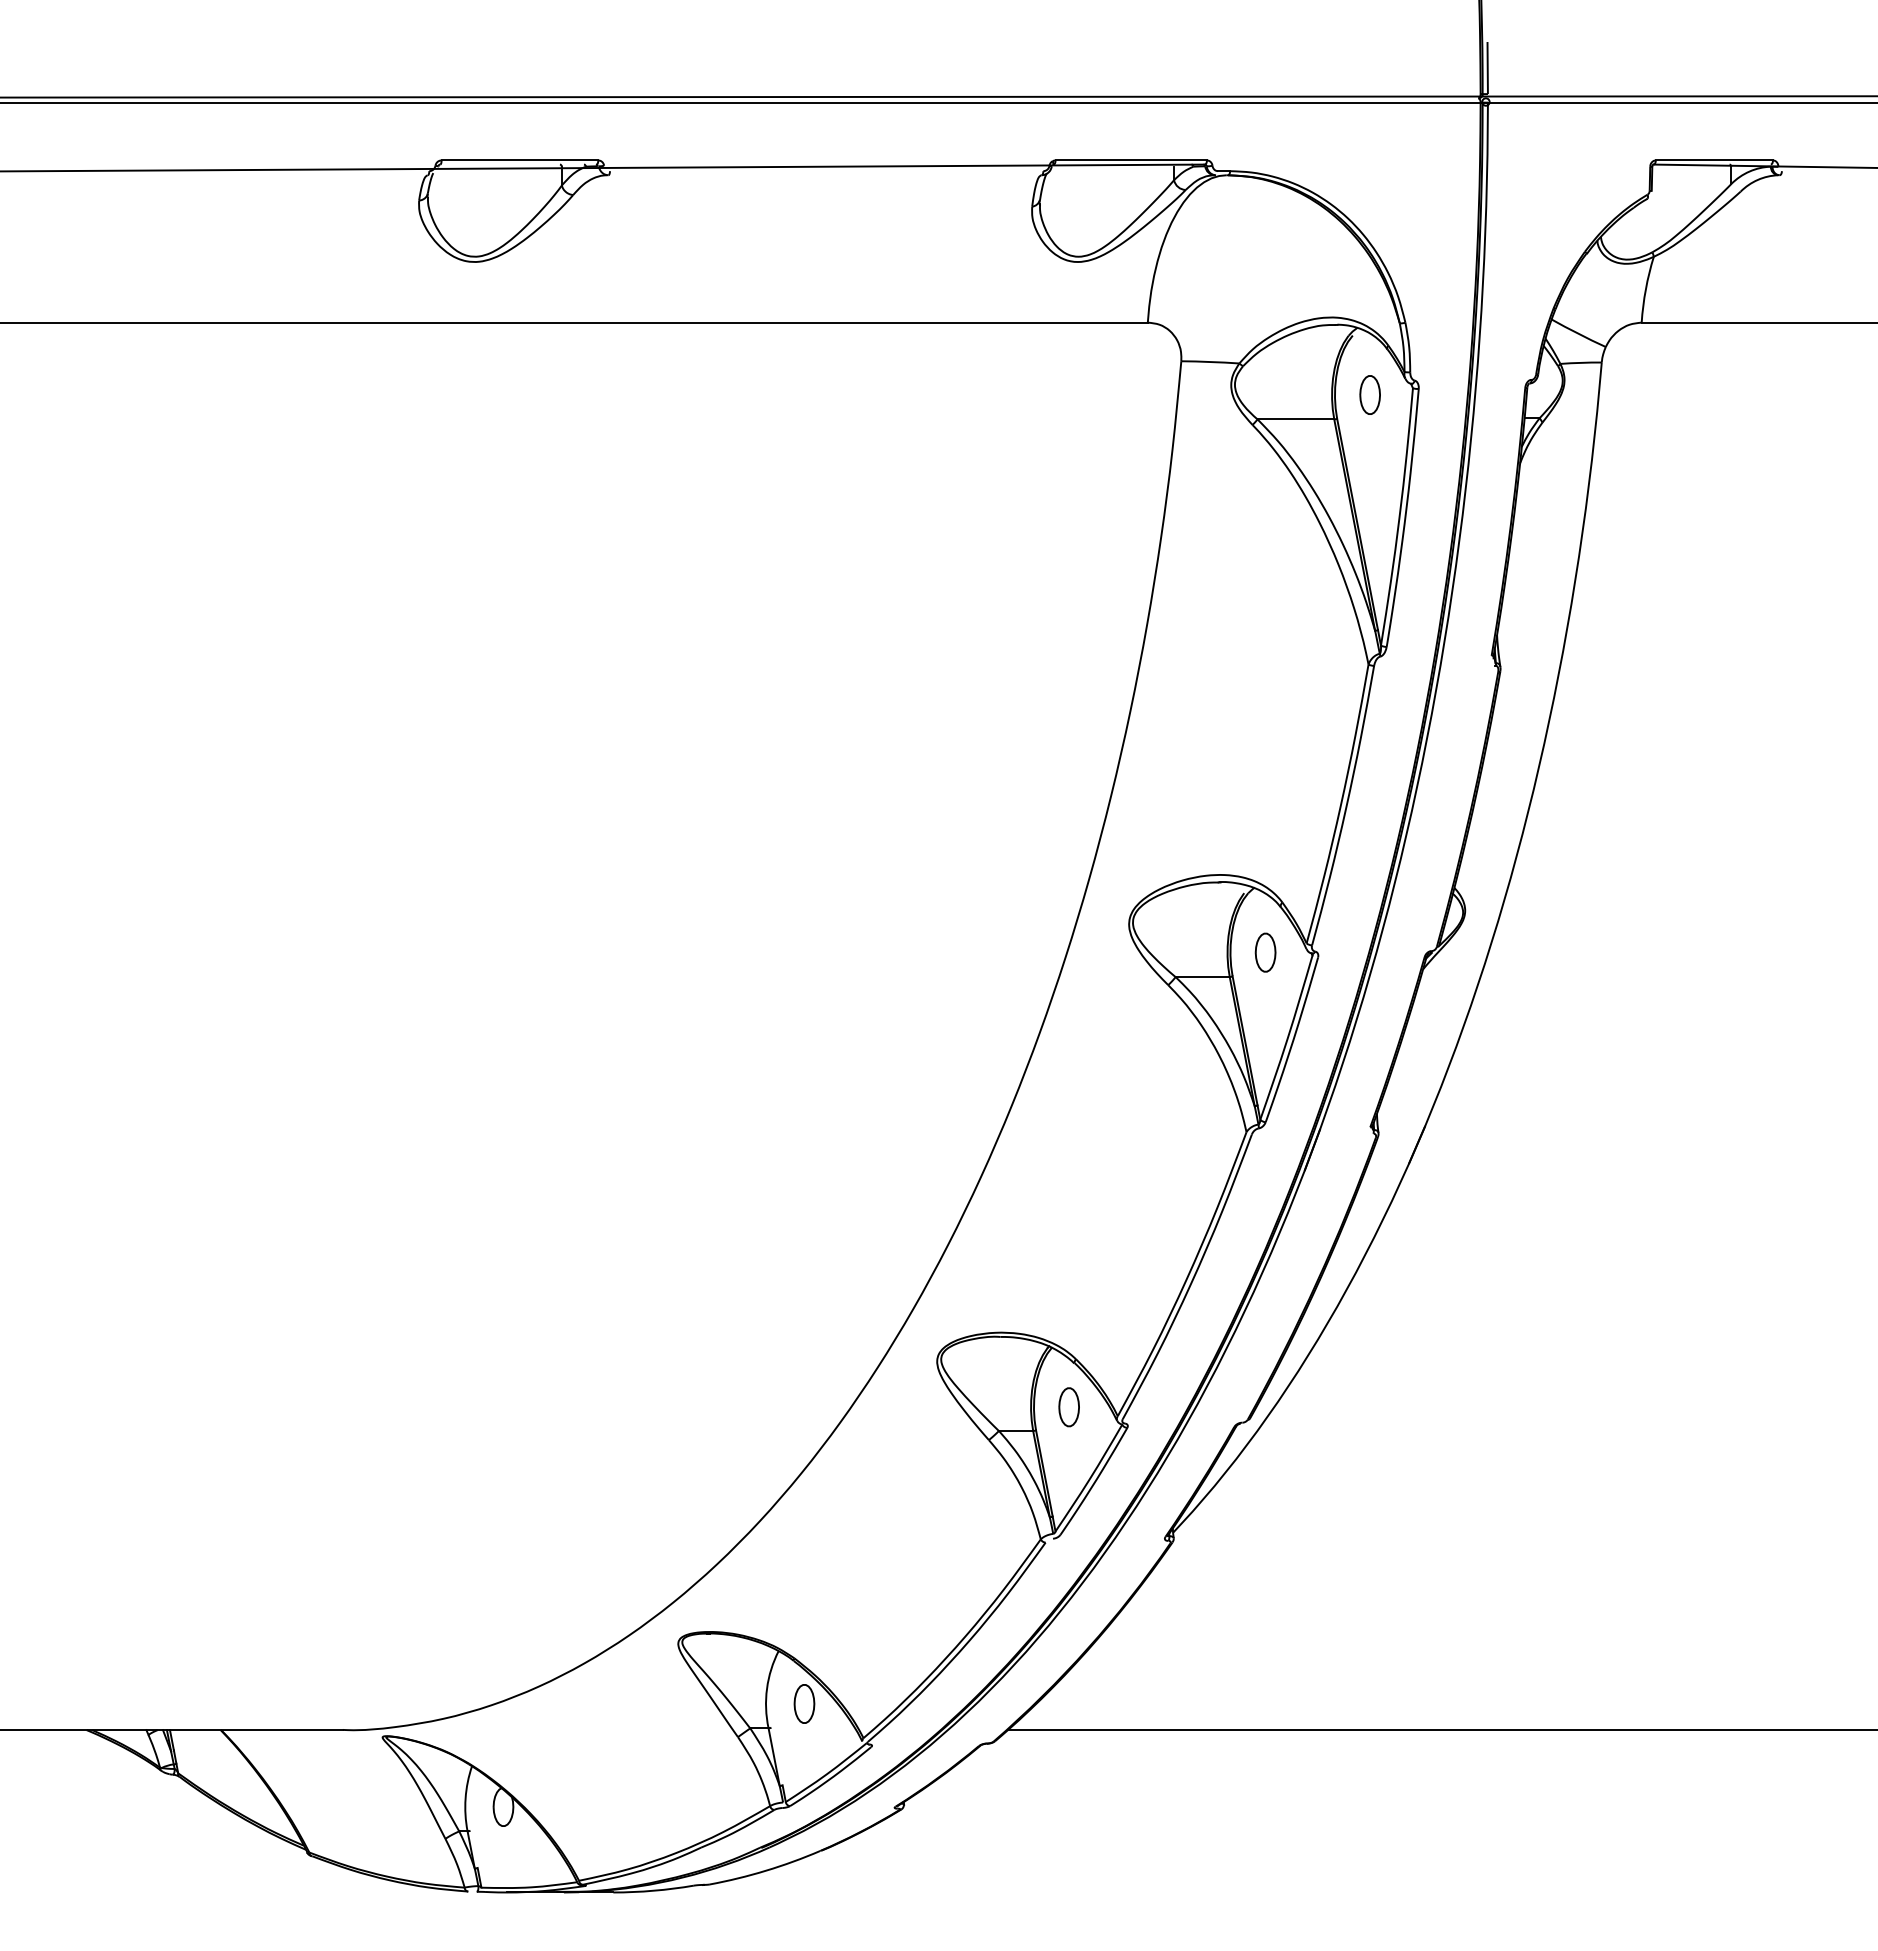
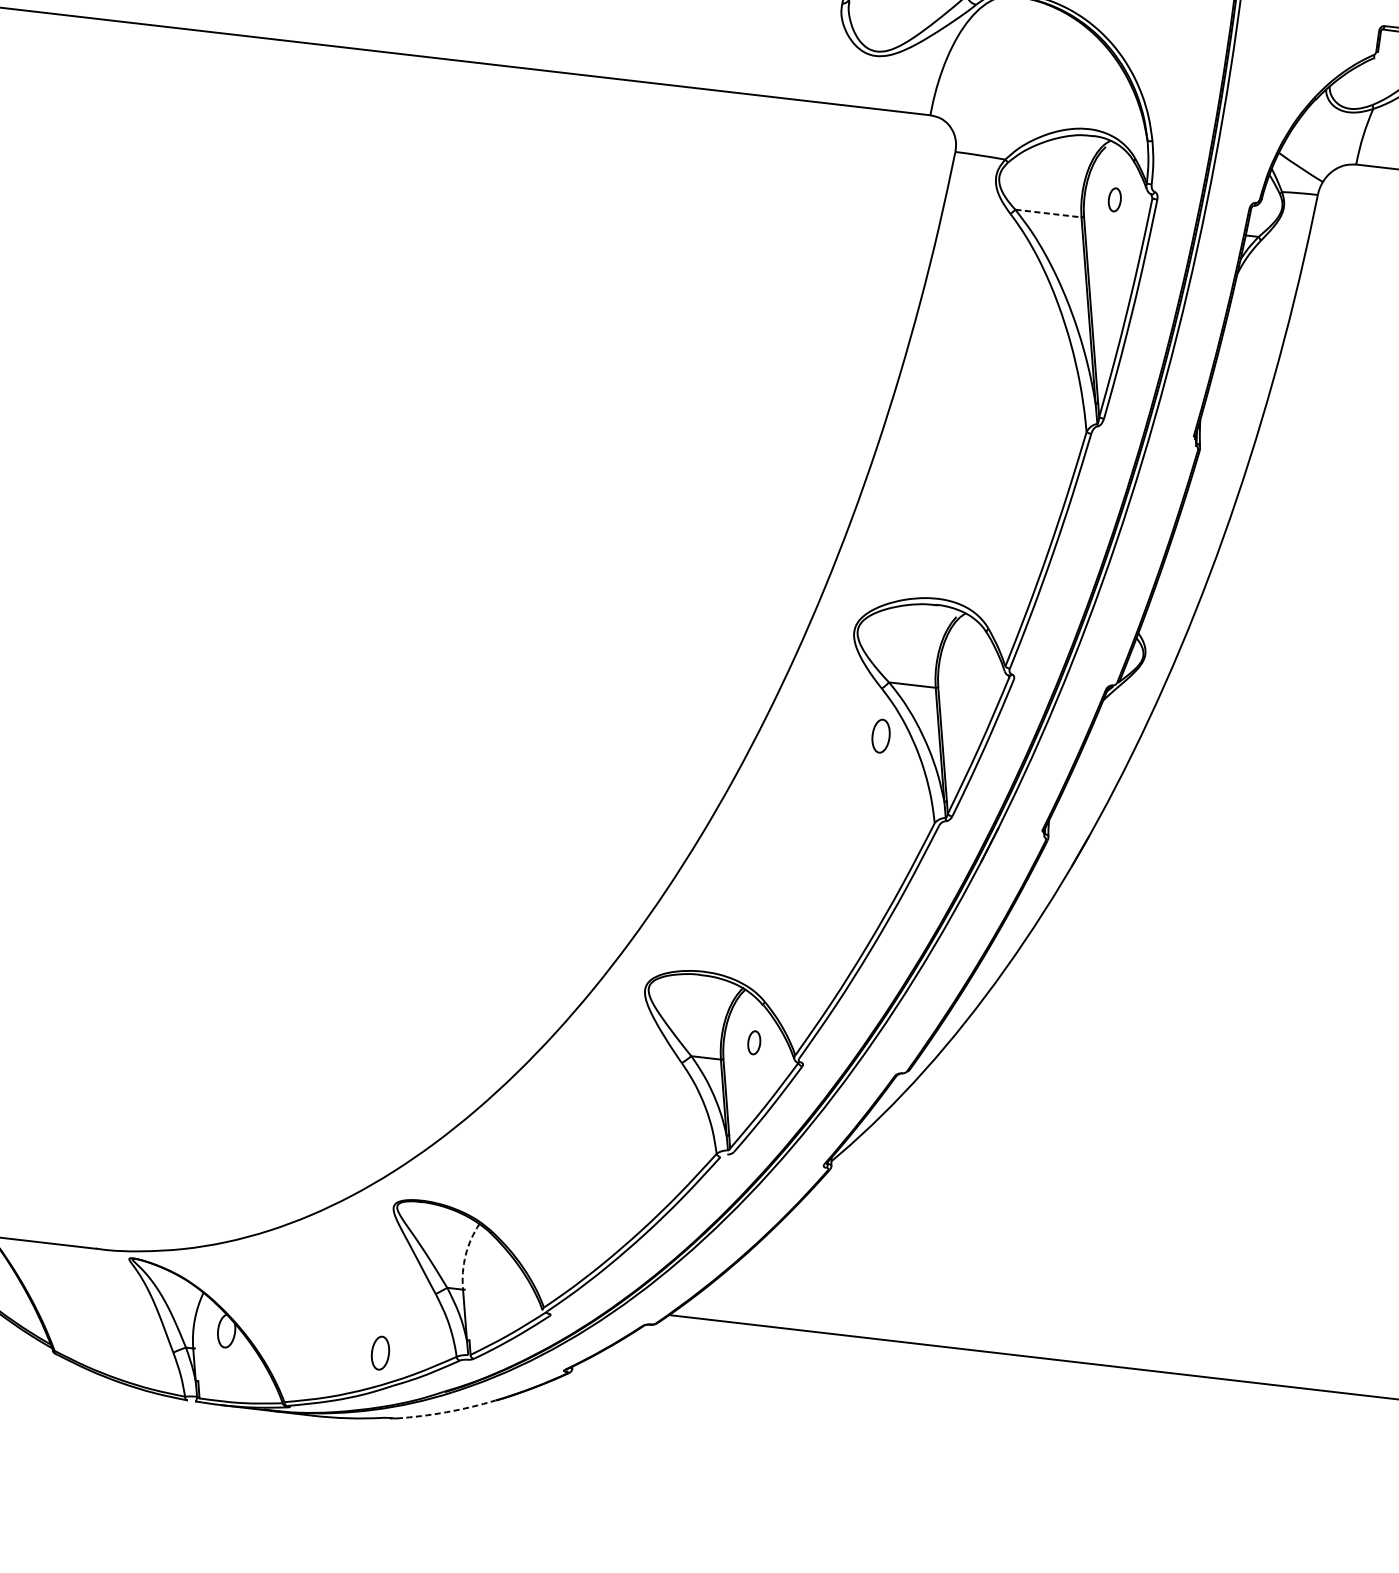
part: (1369, 394) -> (1114, 199), size x0.7
line: (1296, 419) -> (1048, 213), solid -> dashed
part: (1265, 952) -> (880, 736), moved
part: (1068, 1407) -> (753, 1042), size x0.7
arc: (767, 1688) -> (466, 1255), solid -> dashed
part: (804, 1703) -> (380, 1352), moved
arc: (765, 1870) -> (446, 1411), solid -> dashed

